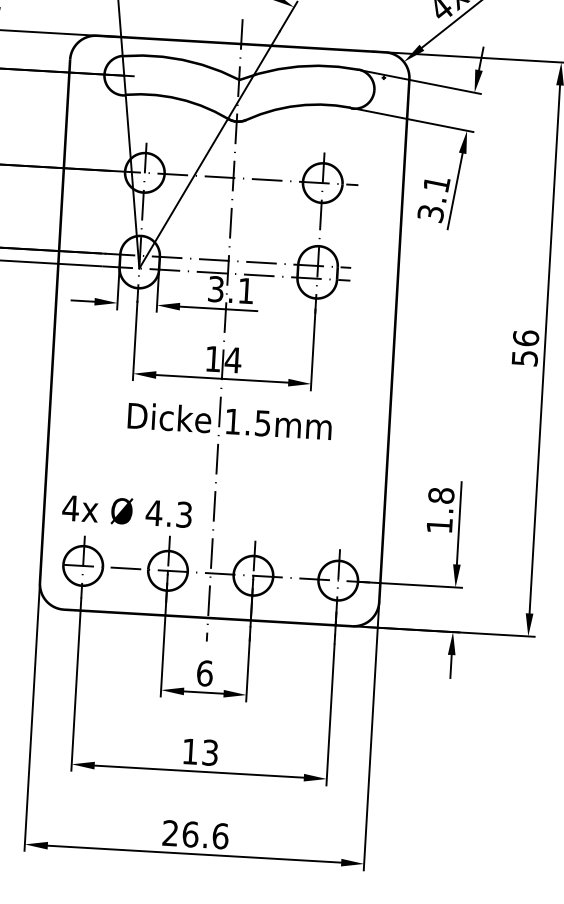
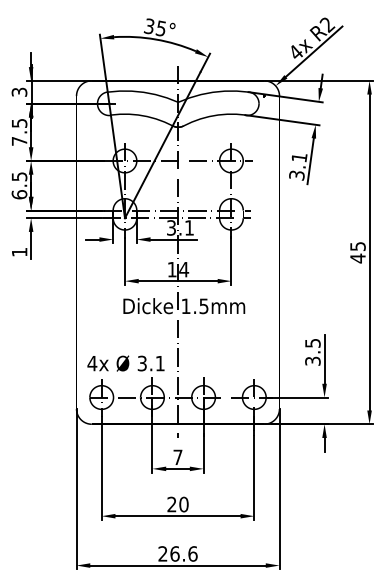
text: (524, 348) -> (357, 252), 56 -> 45
text: (439, 509) -> (312, 351), 1.8 -> 3.5
text: (167, 513) -> (150, 363), 4.3 -> 3.1
text: (204, 673) -> (177, 457), 6 -> 7
text: (199, 752) -> (177, 504), 13 -> 20

